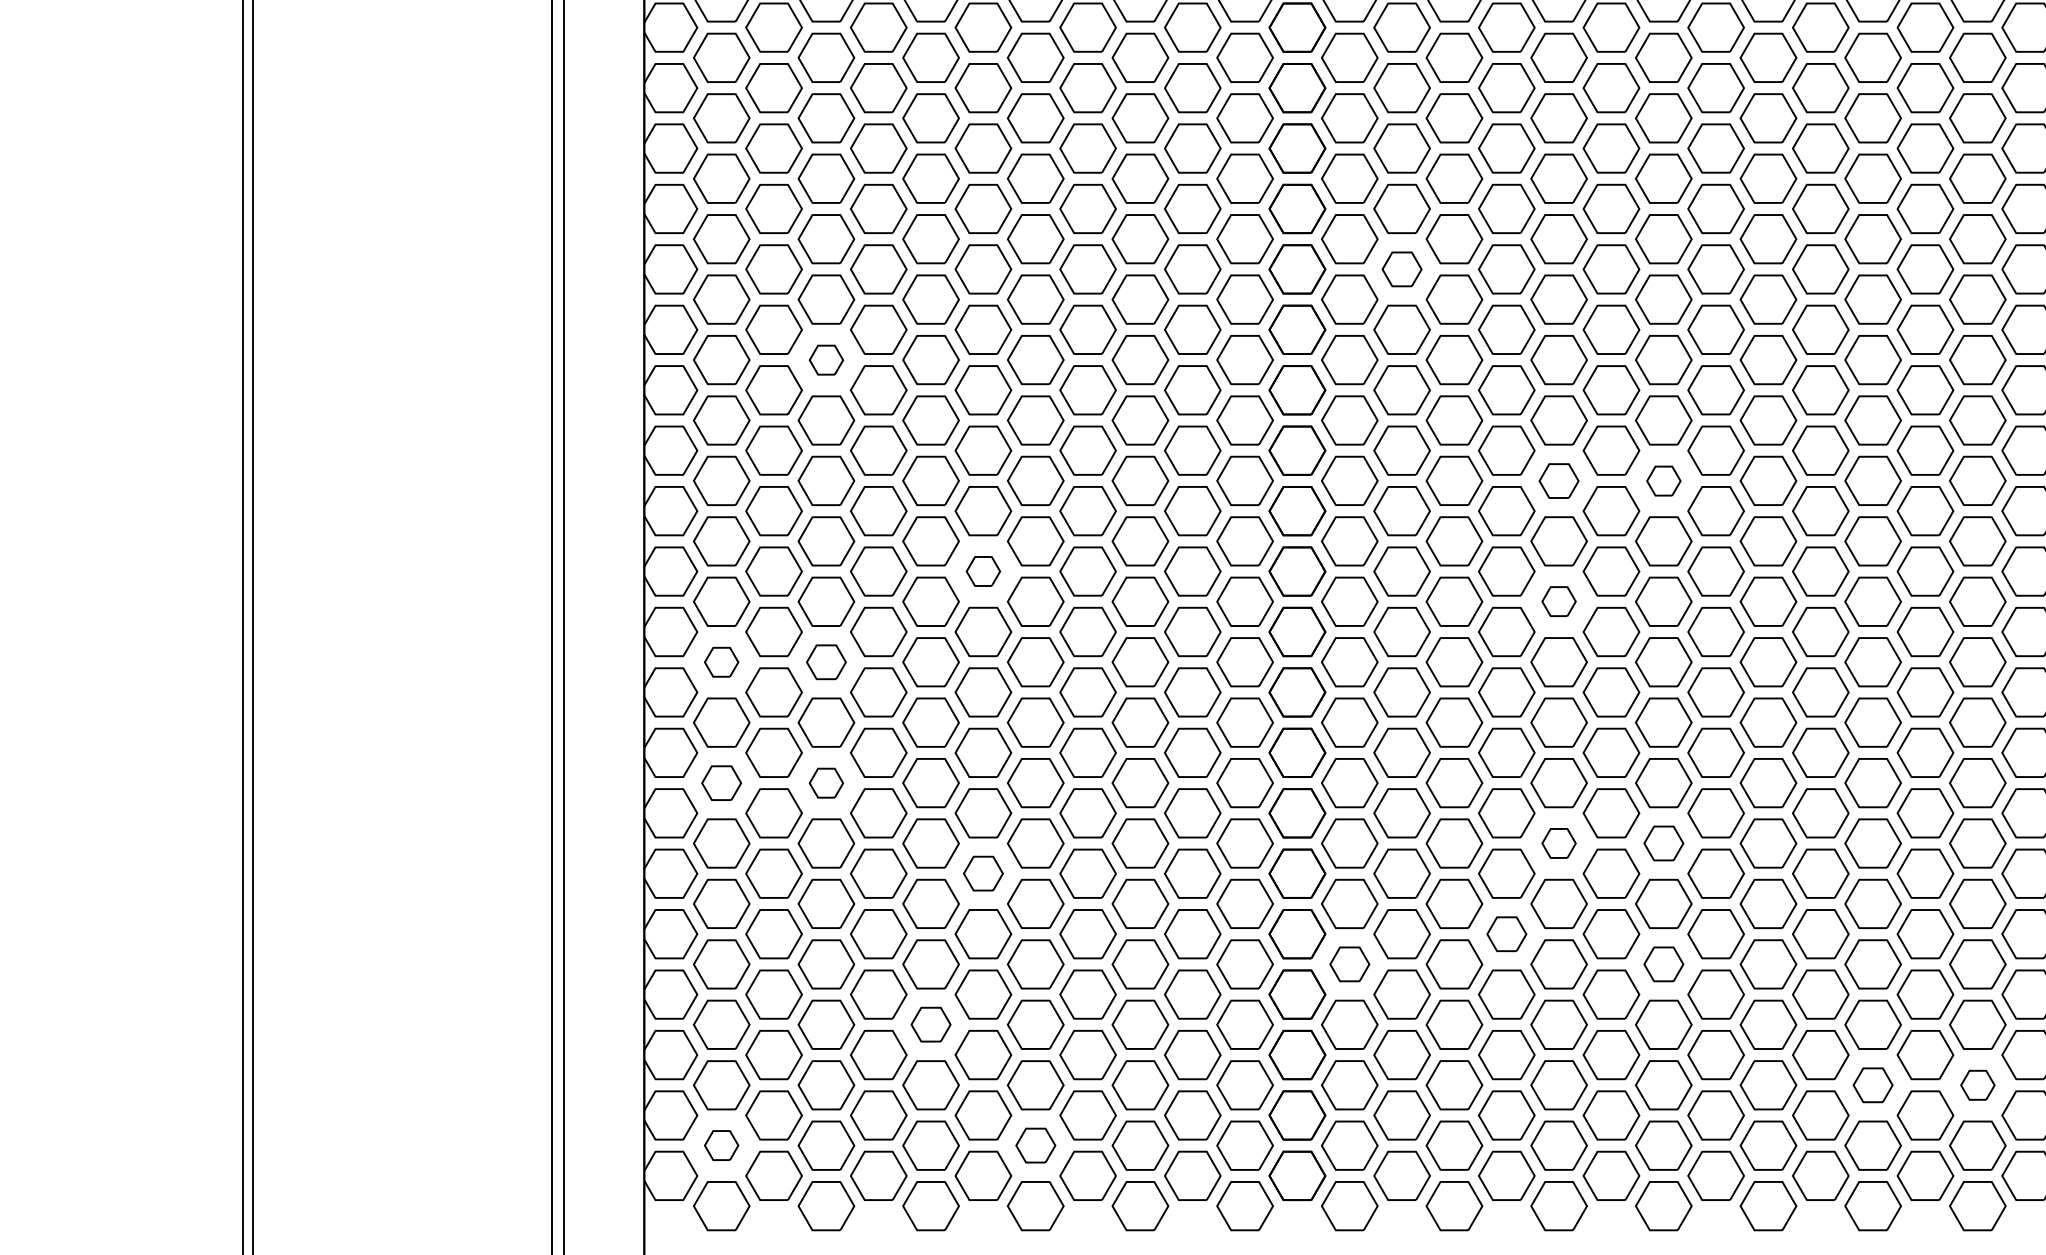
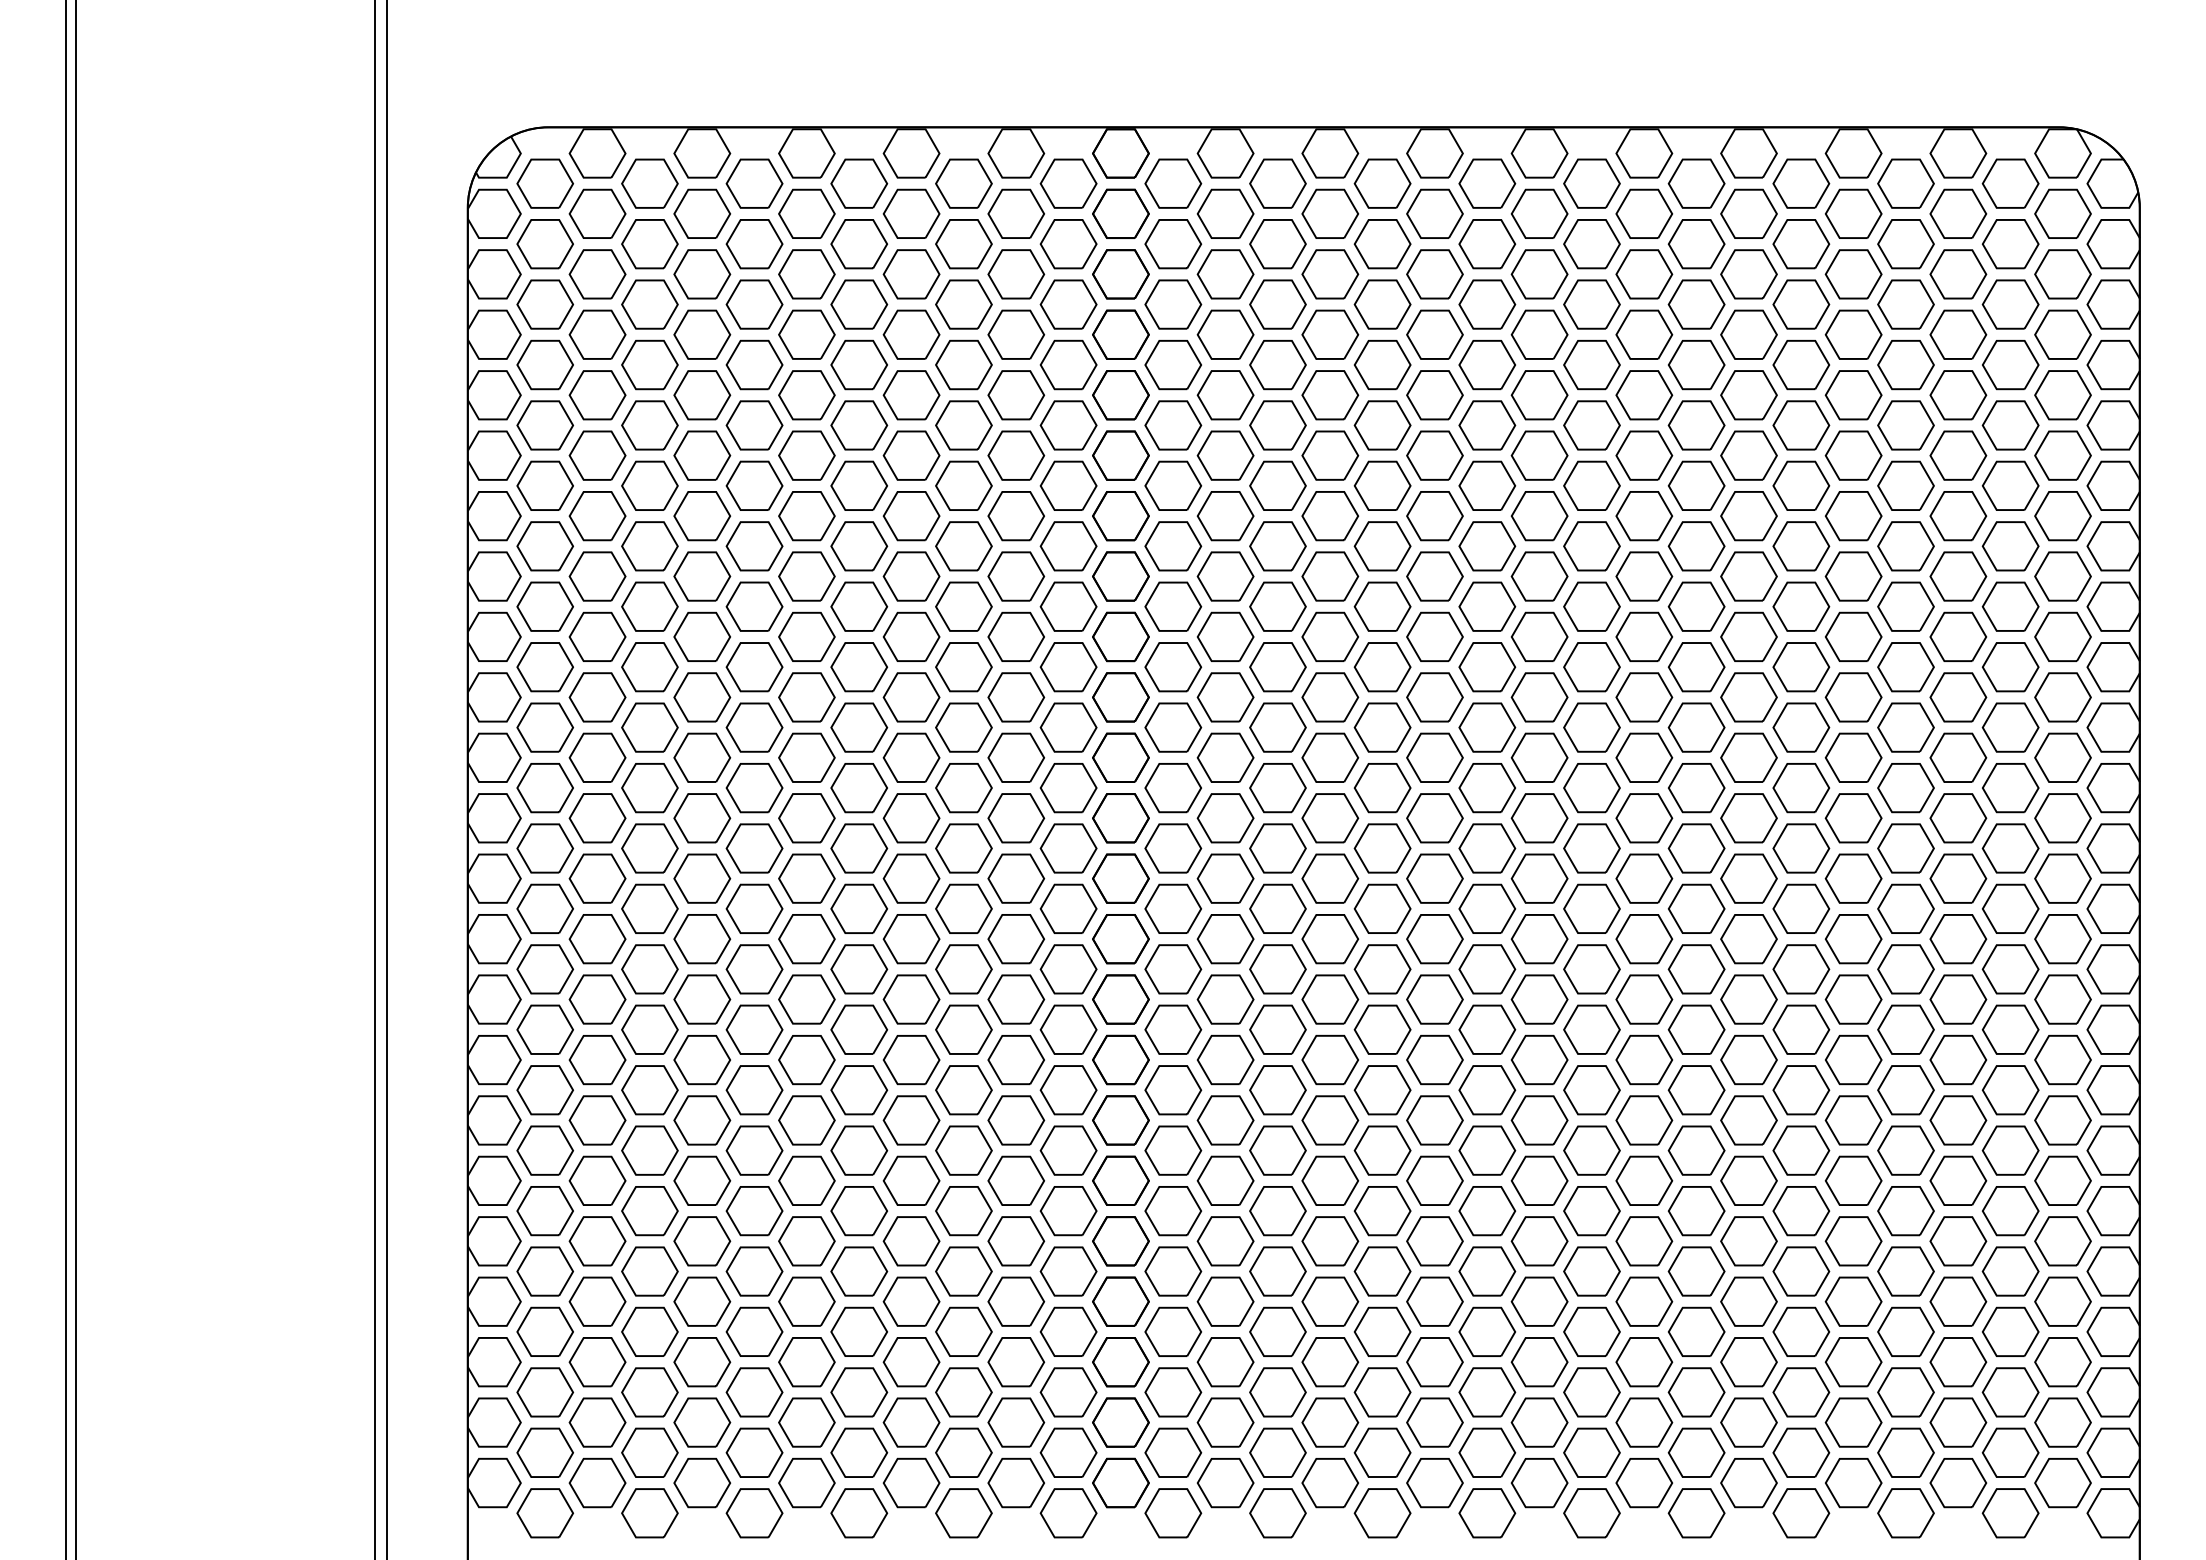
part: (1401, 269) -> (1225, 576), size x1.43
part: (825, 360) -> (649, 667), size x1.67
part: (1558, 481) -> (1382, 788), size x1.43
part: (1663, 481) -> (1487, 788), size x1.67
part: (982, 571) -> (806, 878), size x1.67
part: (1558, 601) -> (1382, 908), size x1.67
part: (720, 662) -> (544, 969), size x1.67
part: (825, 662) -> (649, 969), size x1.43
part: (720, 783) -> (544, 1090), size x1.43
part: (825, 783) -> (649, 1090), size x1.67
part: (1558, 843) -> (1382, 1150), size x1.67
part: (1663, 843) -> (1487, 1150), size x1.43
part: (982, 873) -> (806, 1180), size x1.43
part: (1506, 934) -> (1330, 1241), size x1.43
part: (1349, 964) -> (1173, 1271), size x1.43
part: (1663, 964) -> (1487, 1271), size x1.43
part: (930, 1024) -> (754, 1331), size x1.43
part: (1872, 1085) -> (1696, 1392), size x1.43
part: (1977, 1085) -> (1801, 1392), size x1.67
part: (720, 1145) -> (544, 1452), size x1.67
part: (1035, 1145) -> (859, 1452), size x1.43

